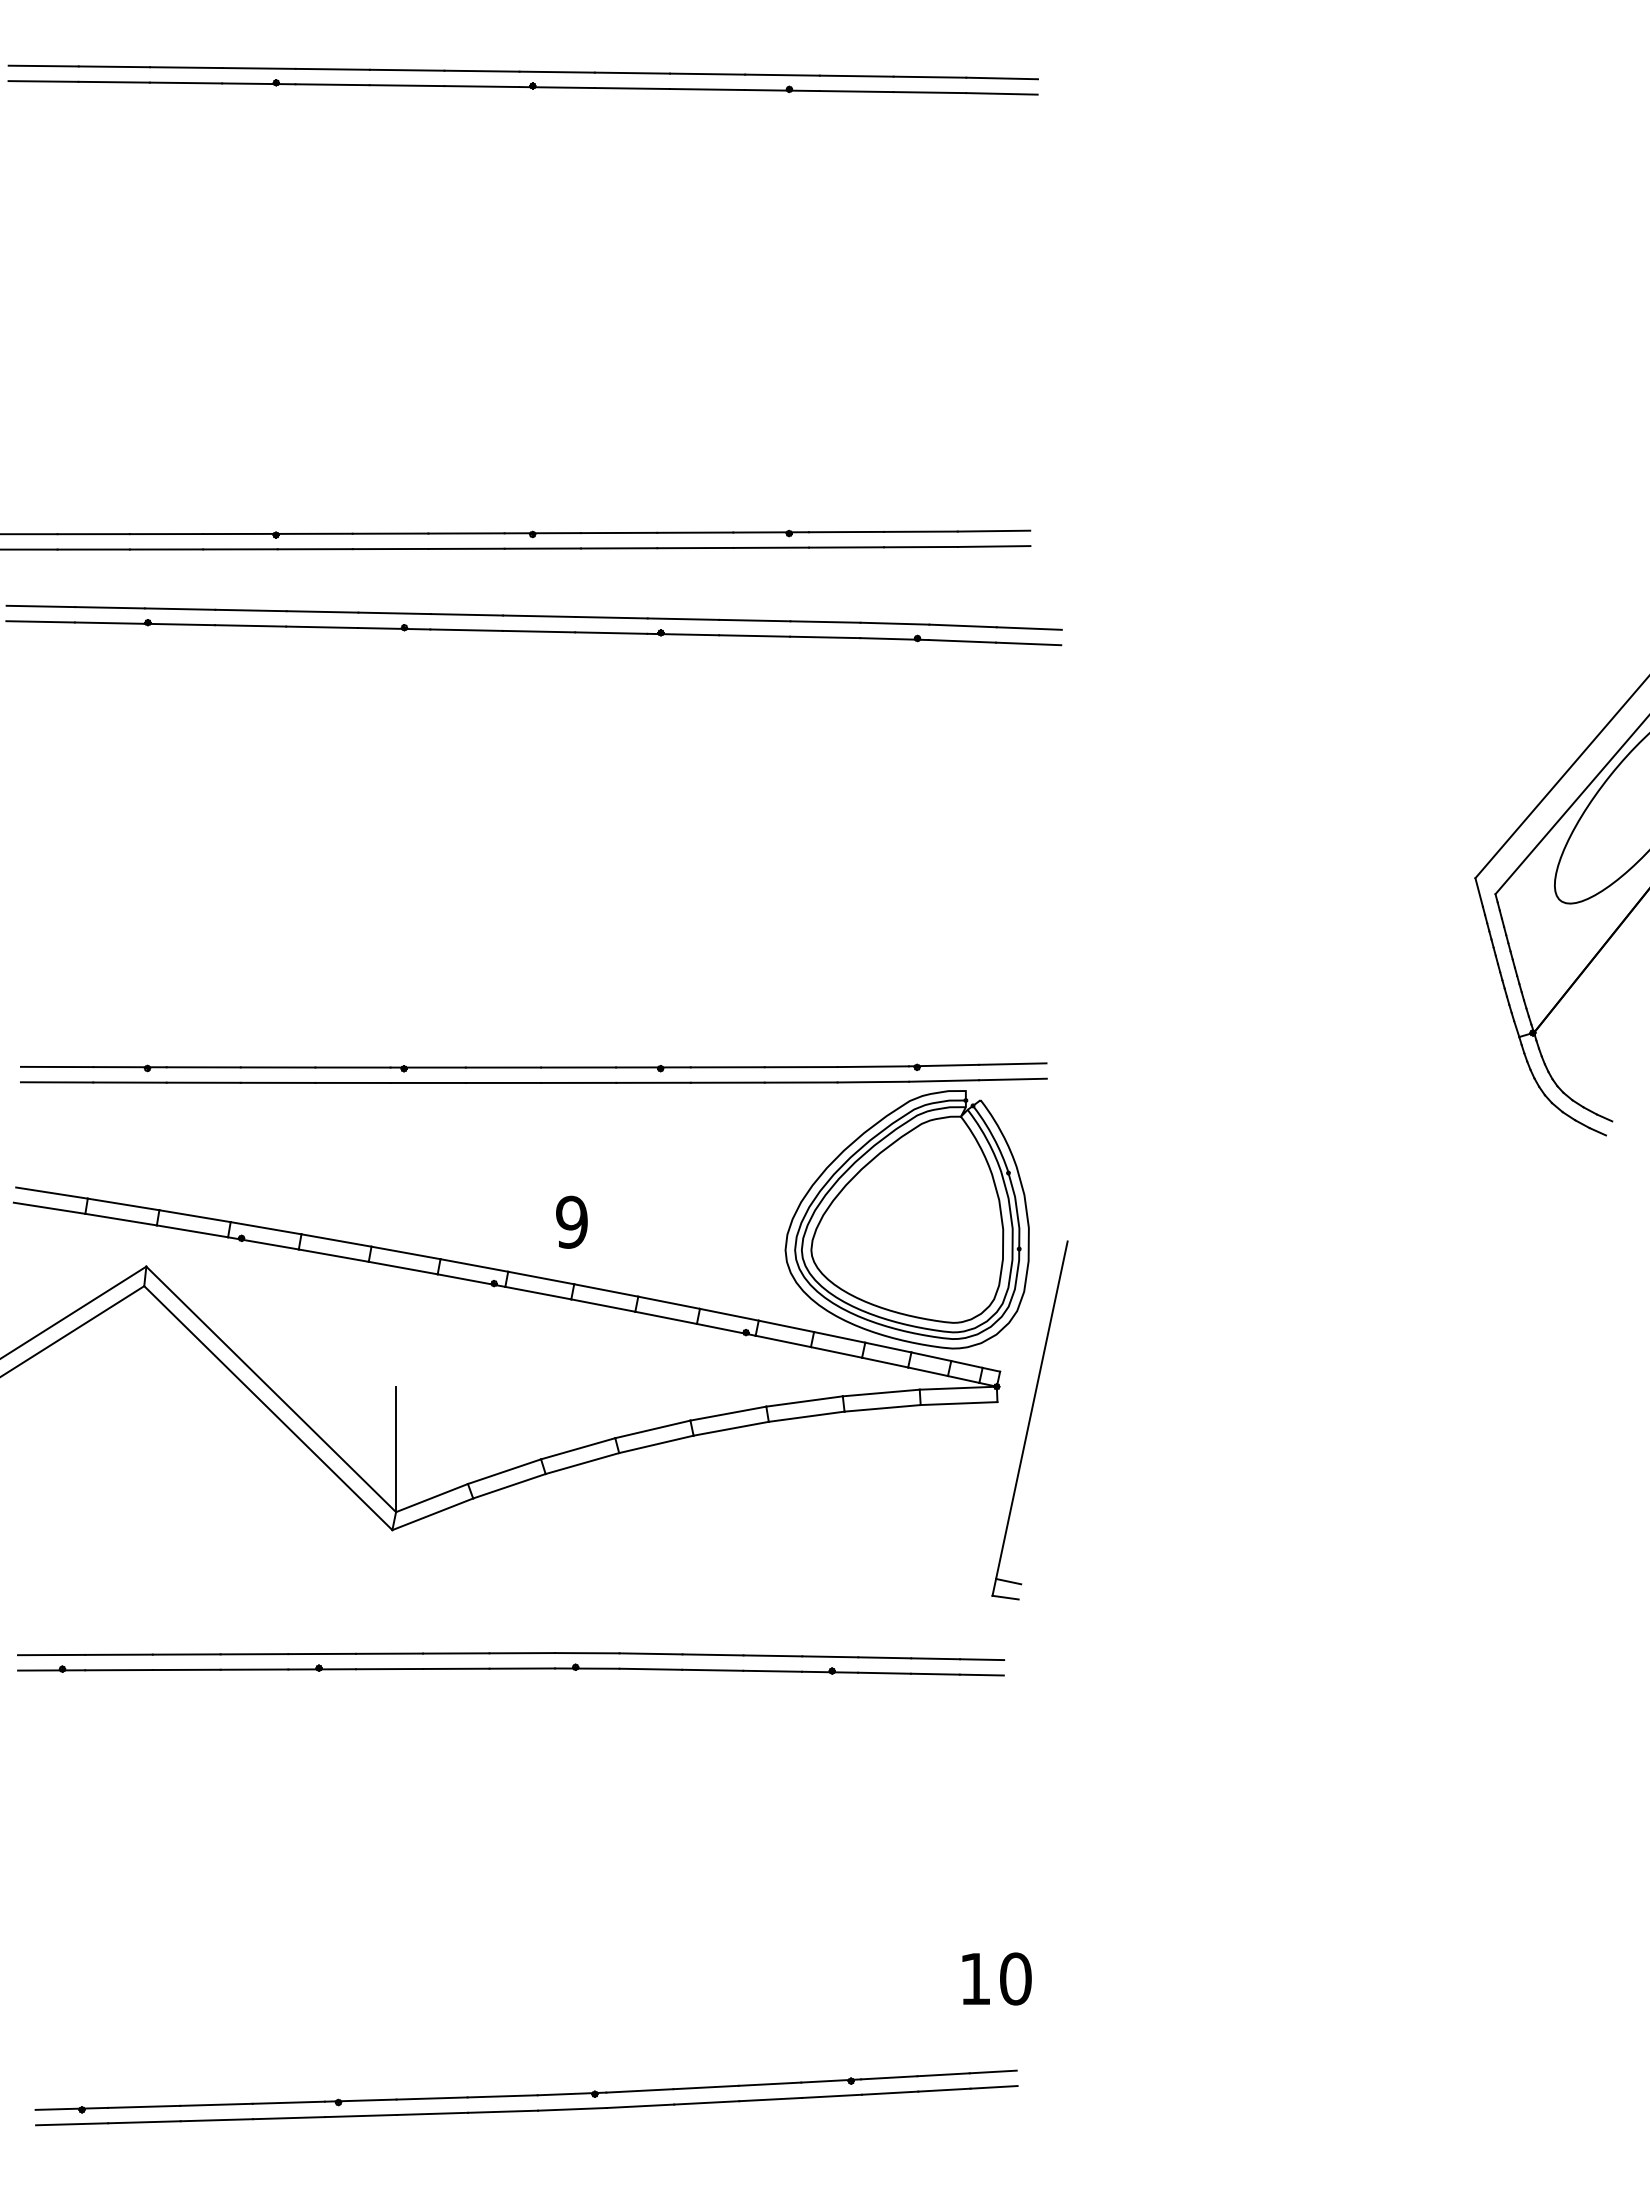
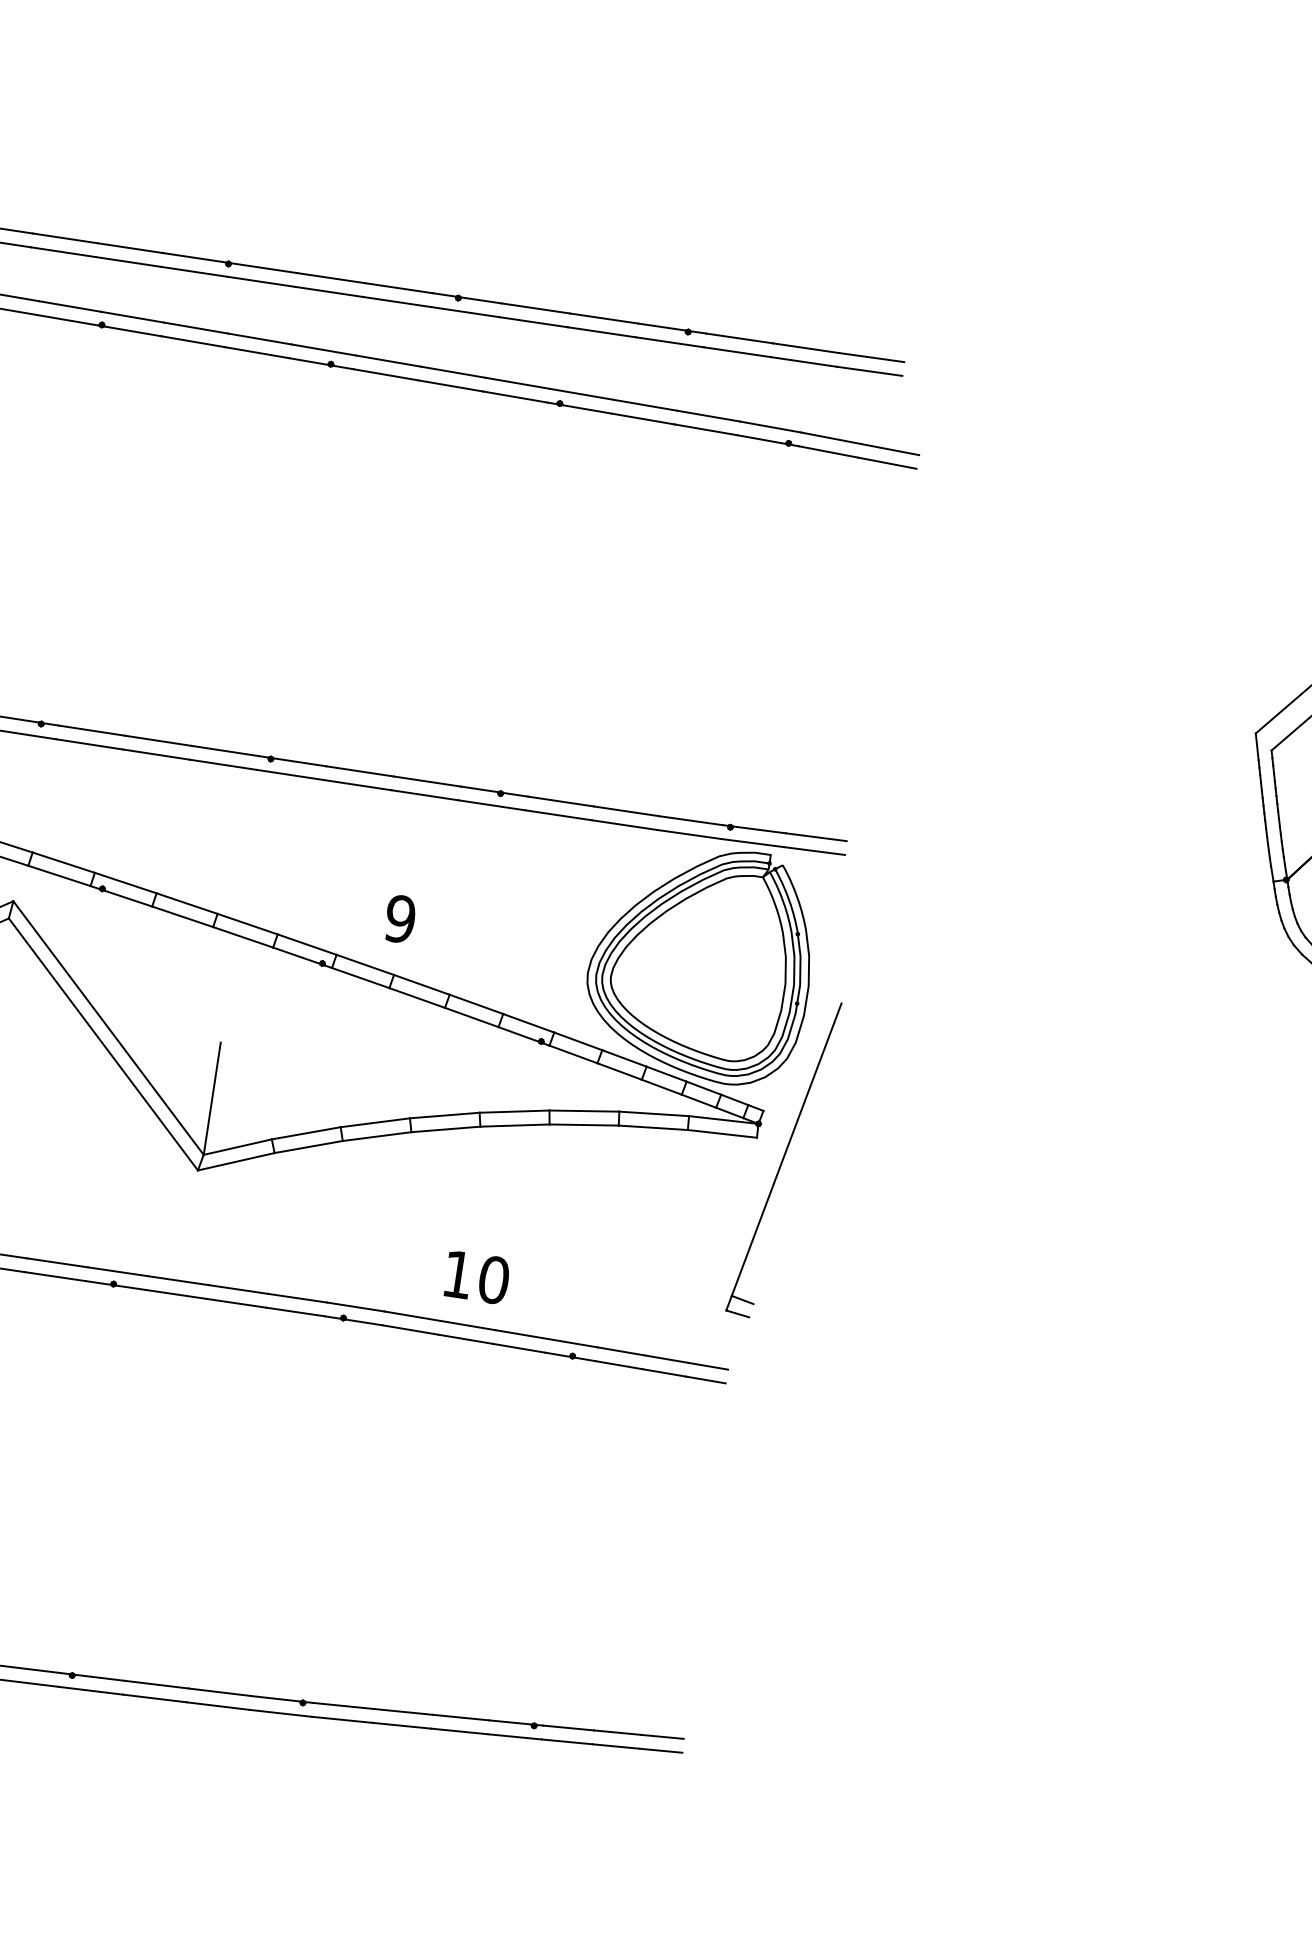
text: (996, 1978) -> (476, 1277), moved

